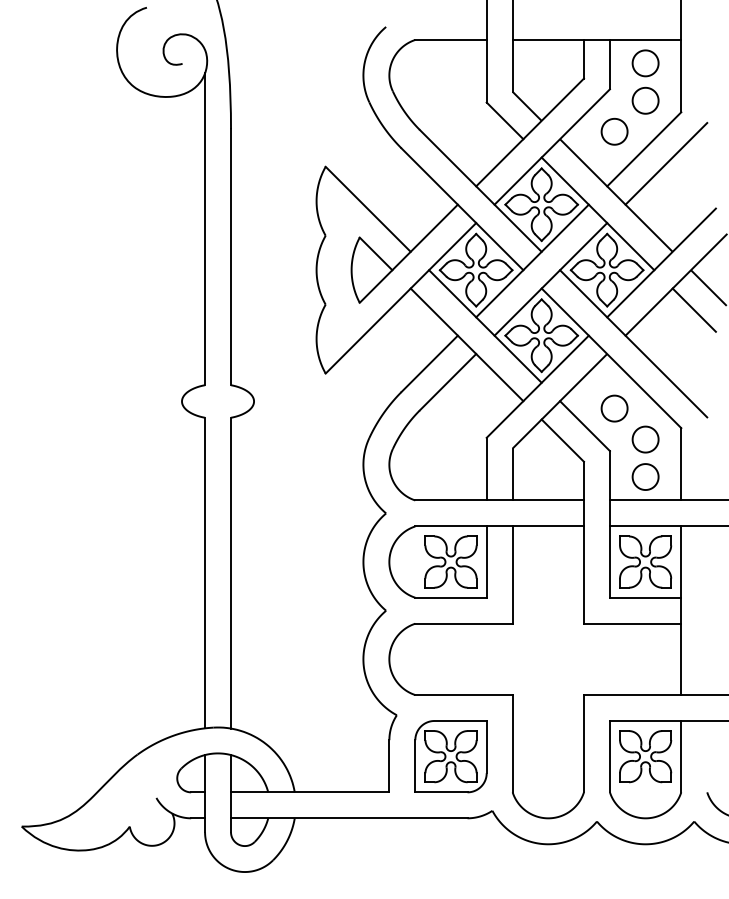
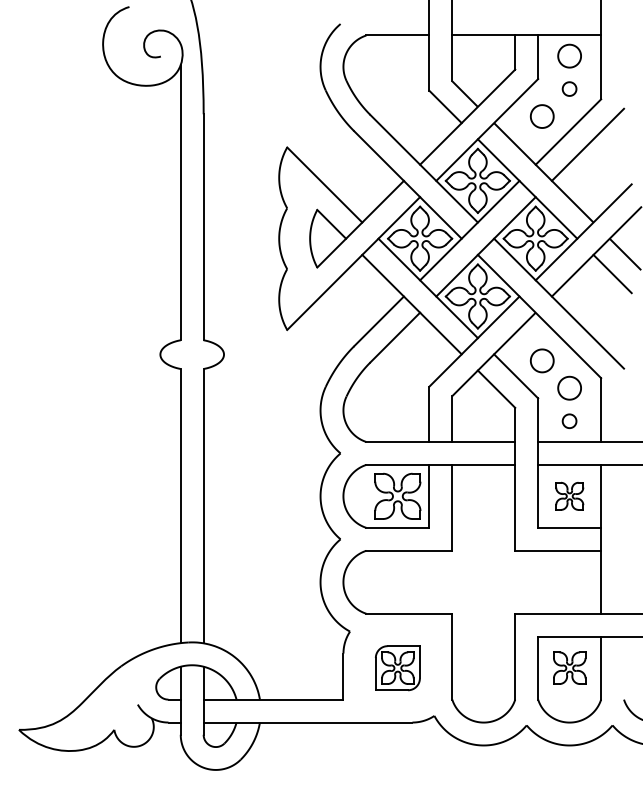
part: (645, 100) -> (569, 88), size x0.6
part: (645, 476) -> (569, 420), size x0.6
part: (645, 561) -> (569, 495), size x0.6
part: (450, 756) -> (397, 667), size x0.7
part: (645, 756) -> (569, 667), size x0.7

